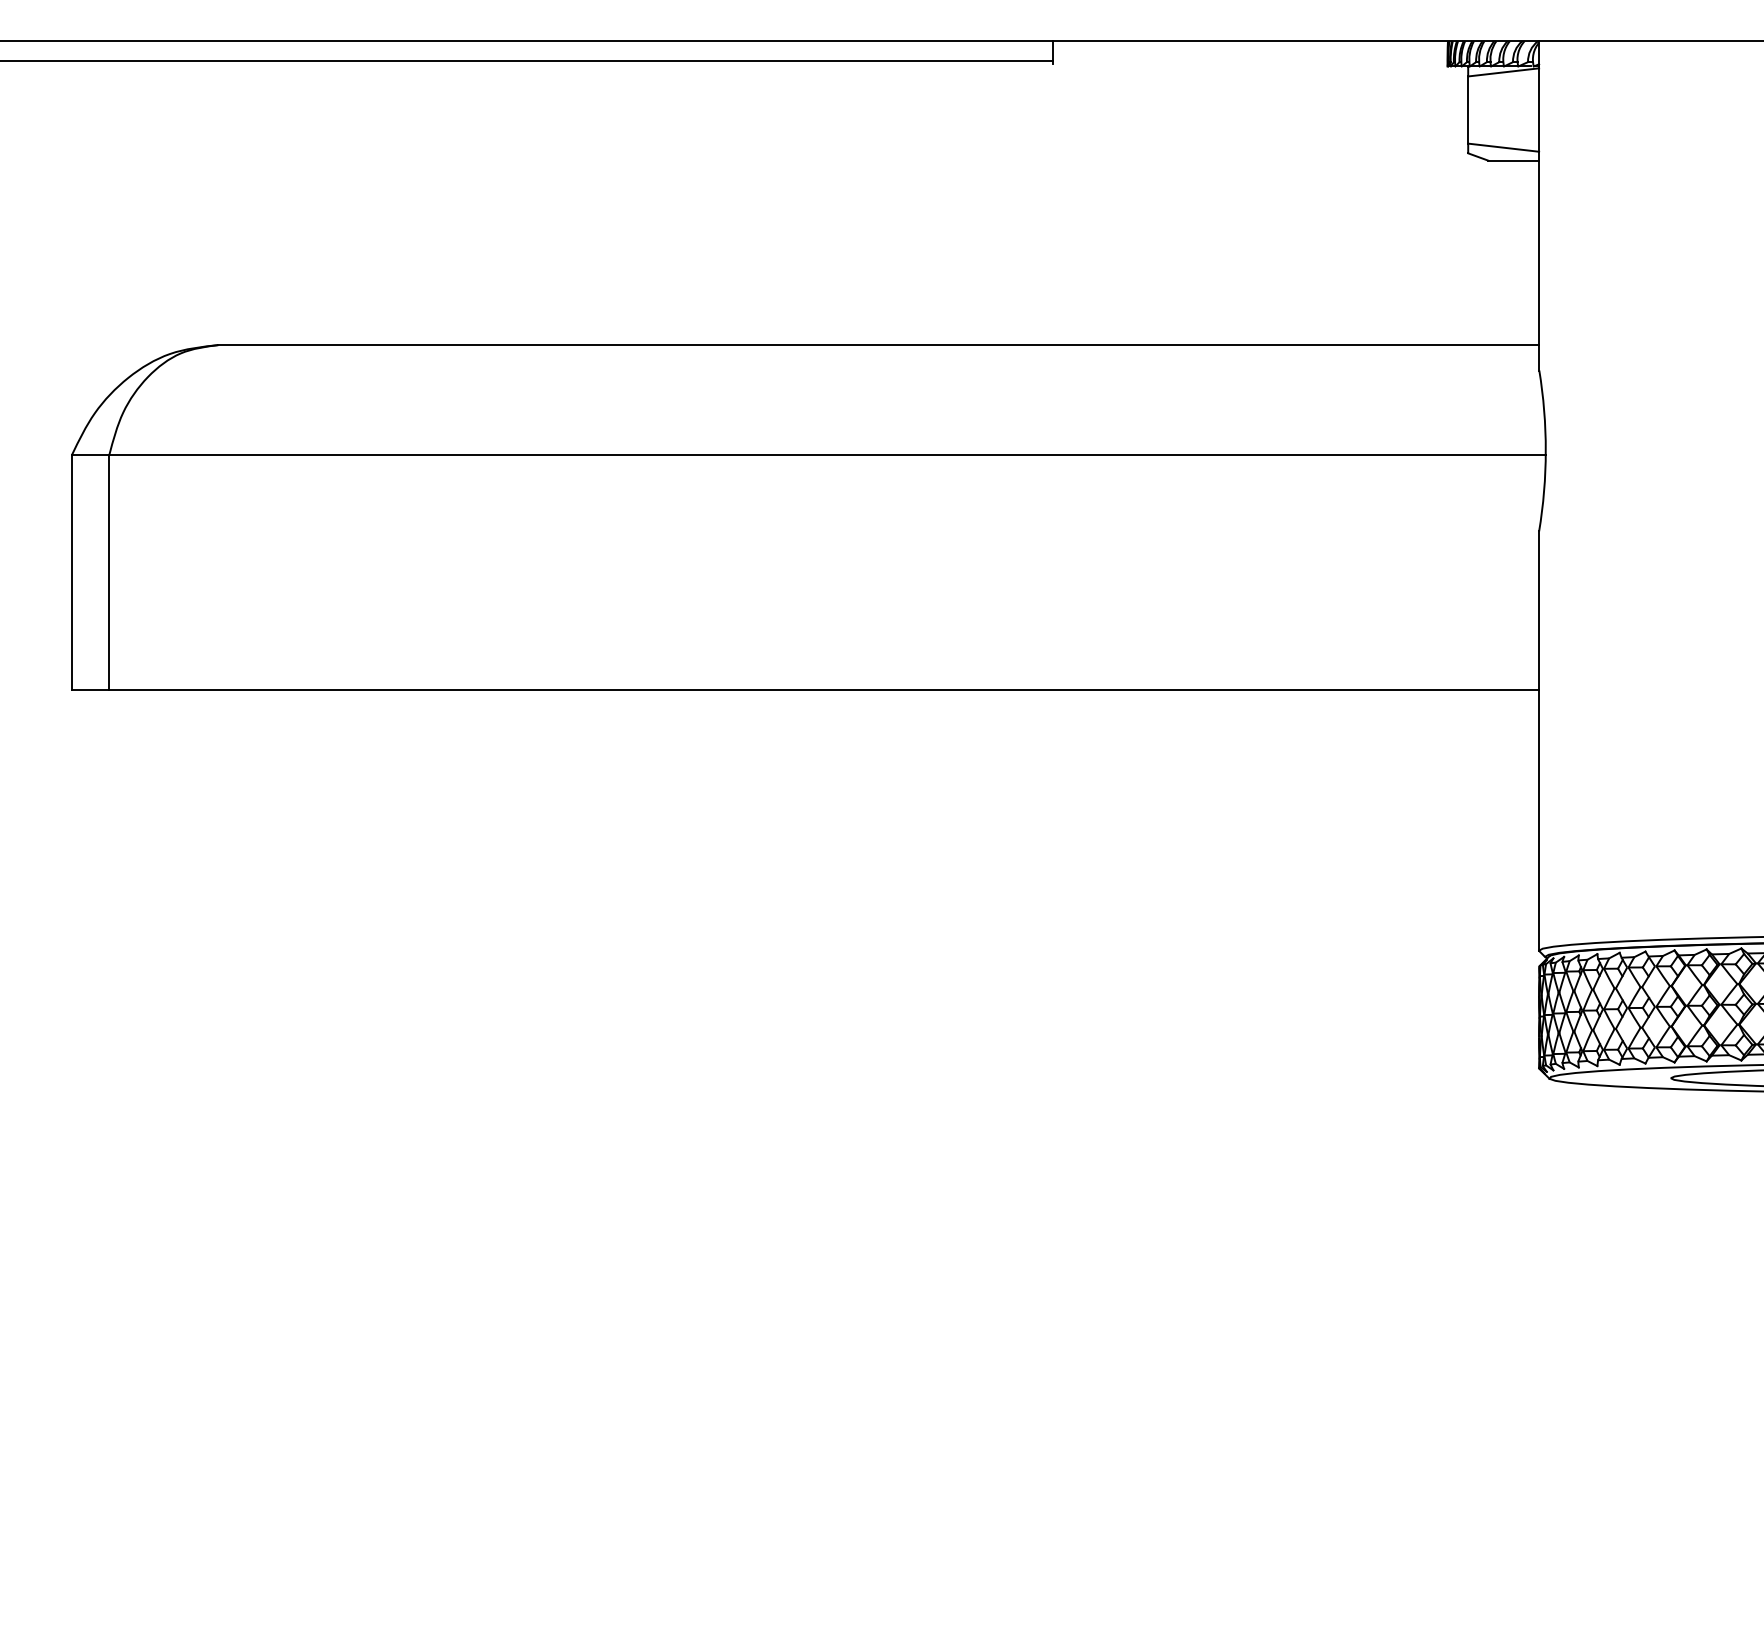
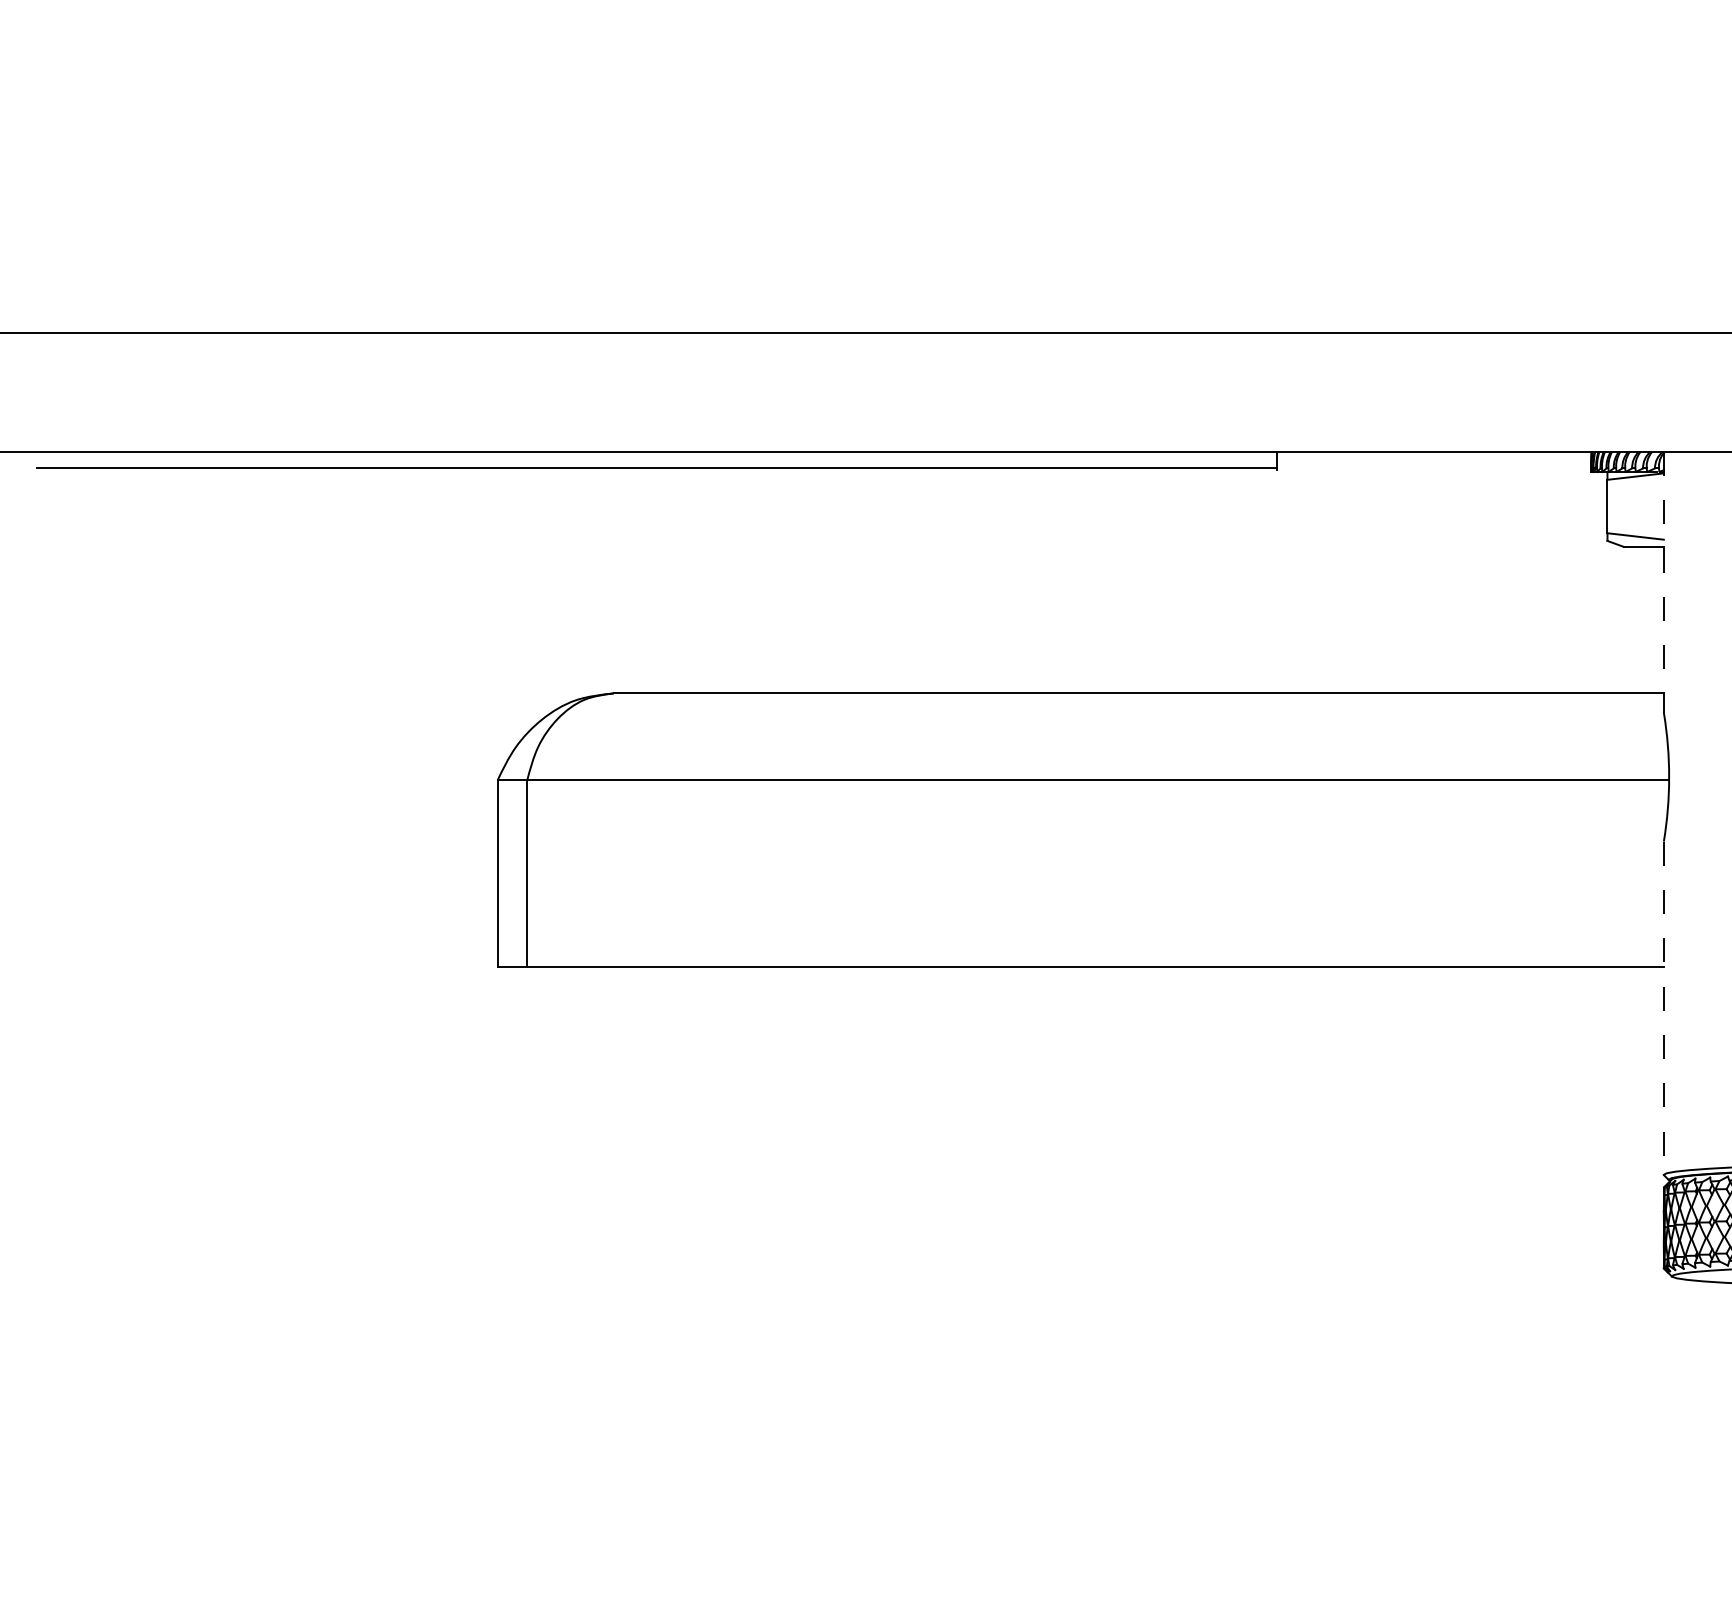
line: (1538, 205) -> (1663, 582), solid -> dashed
line: (1538, 741) -> (1663, 1008), solid -> dashed

